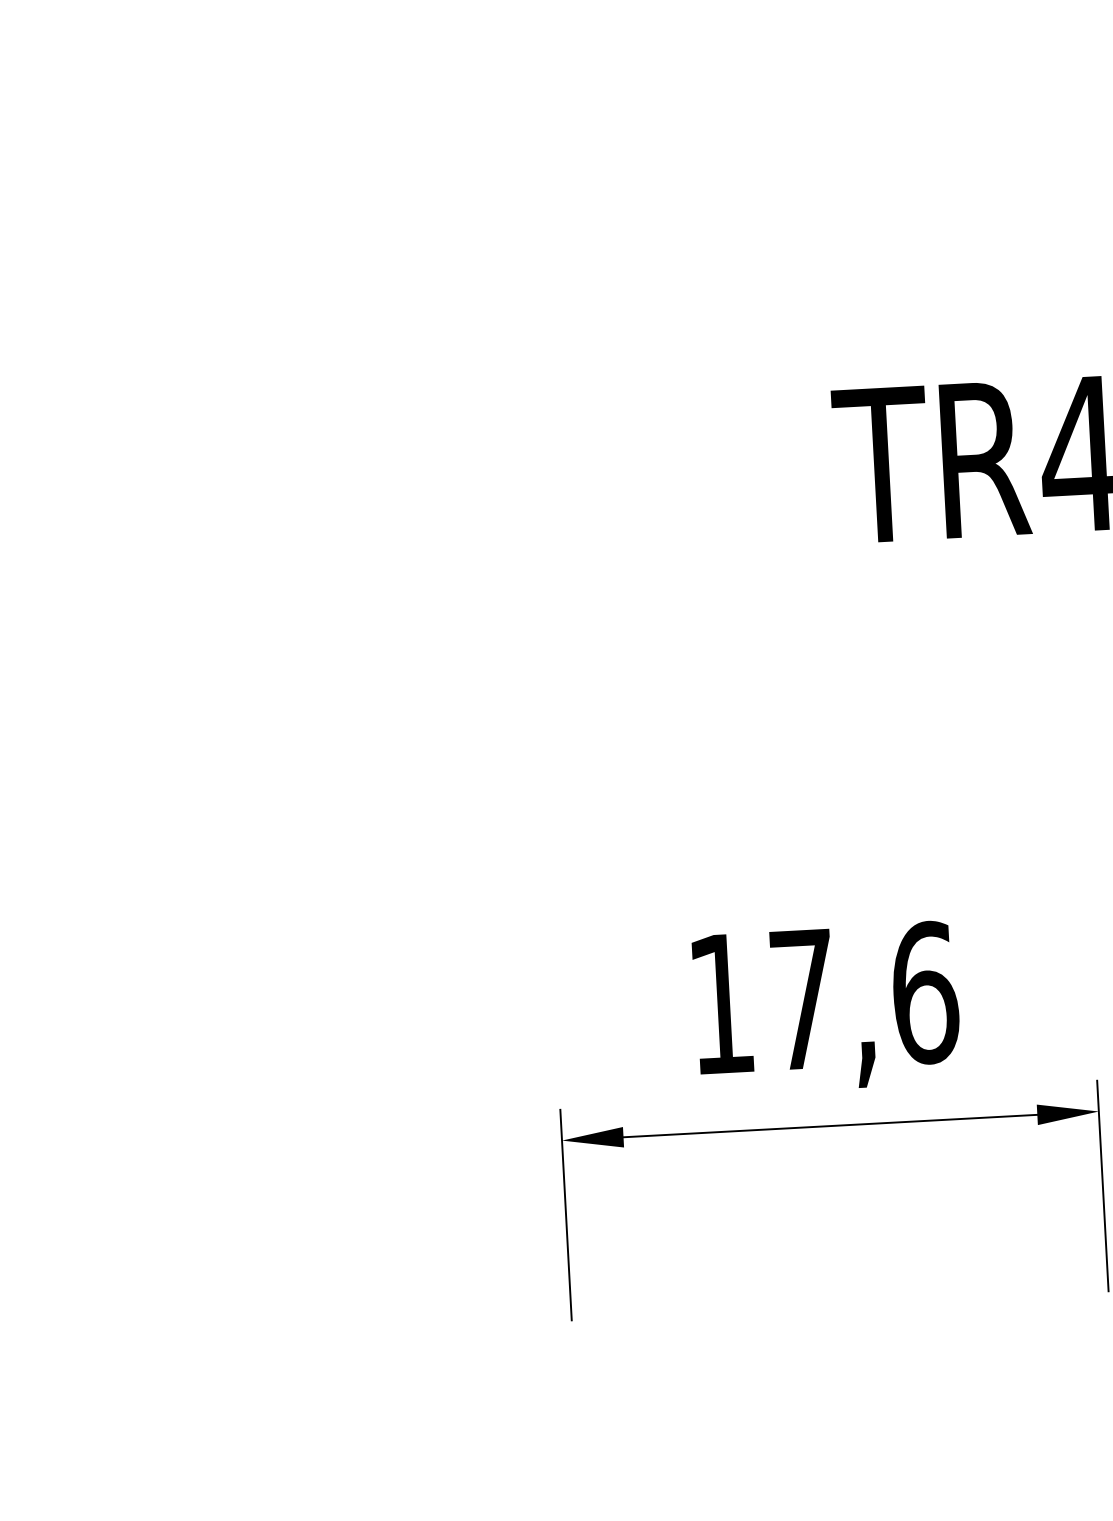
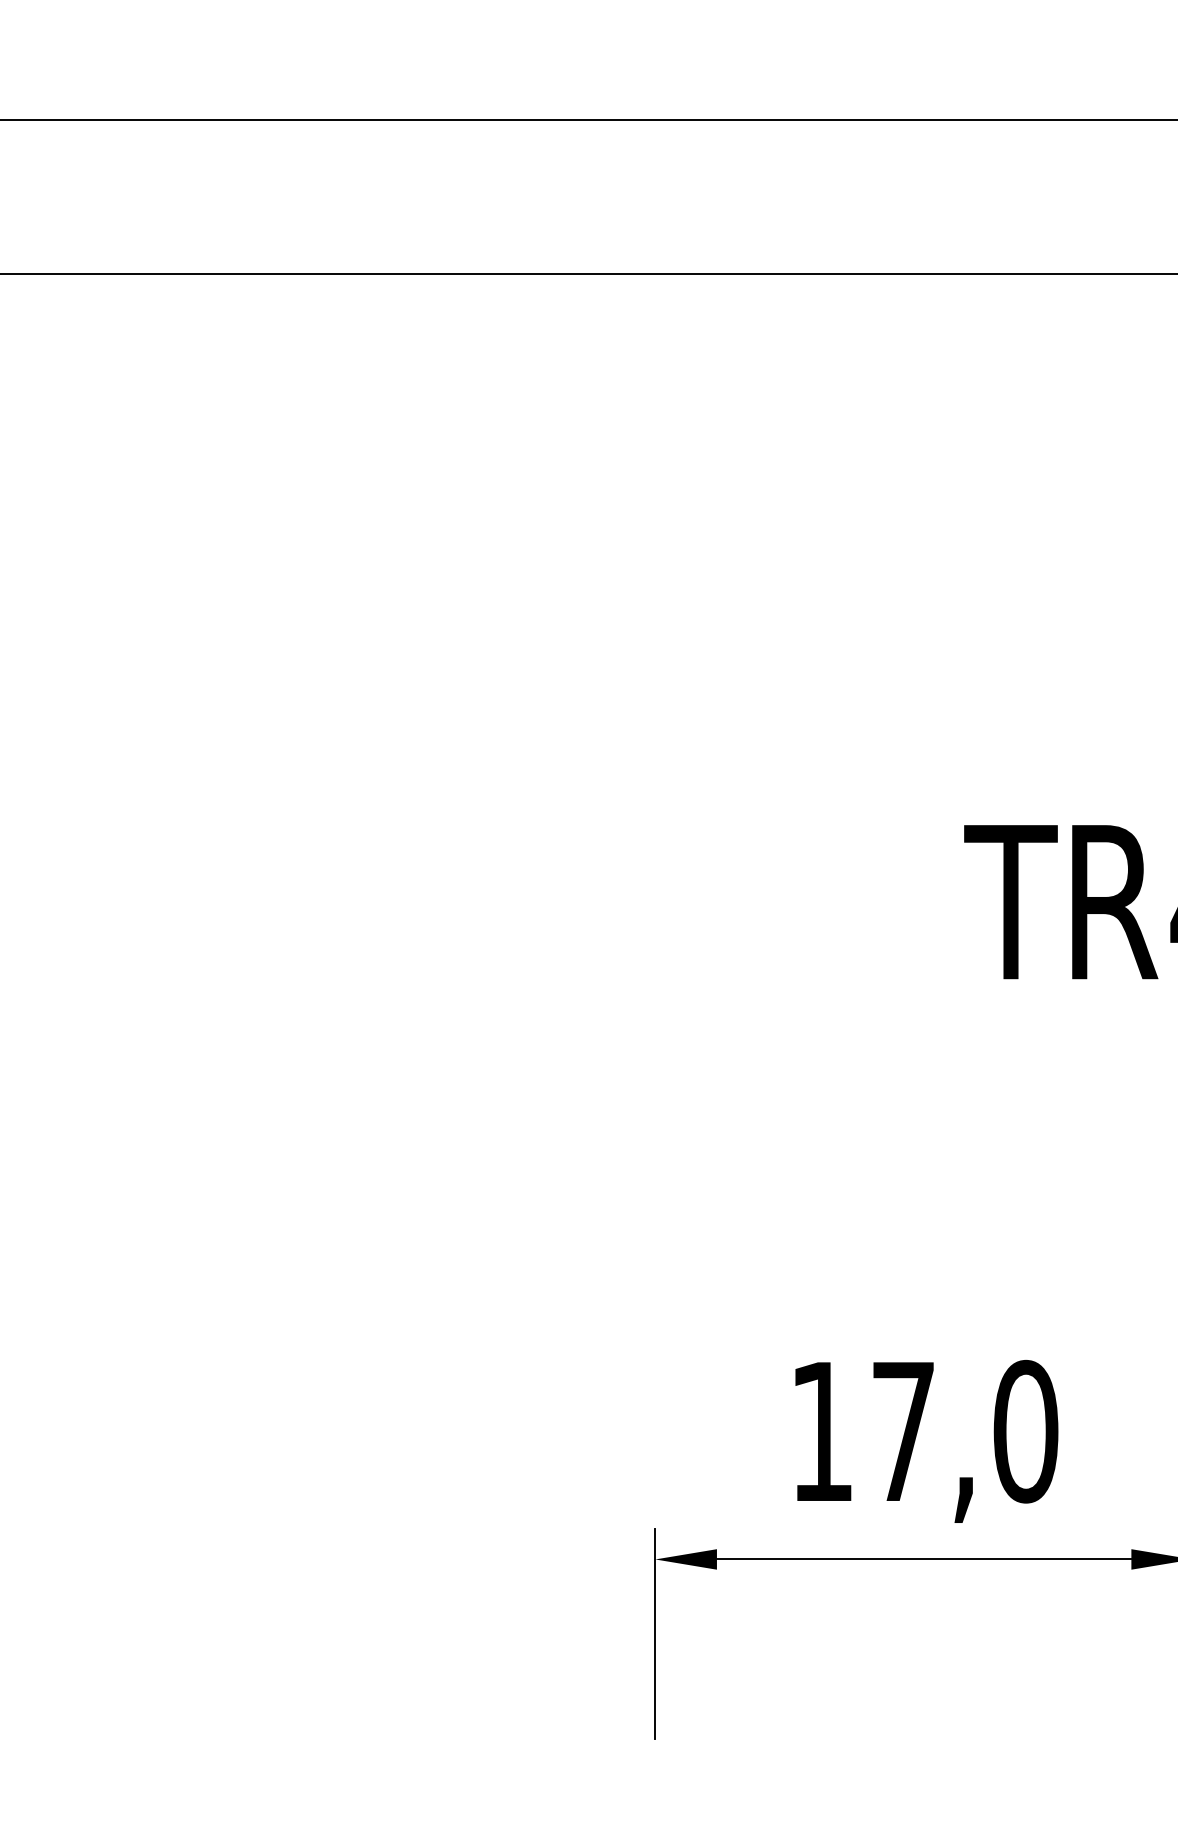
text: (924, 992) -> (1025, 1431), 17,6 -> 17,0

